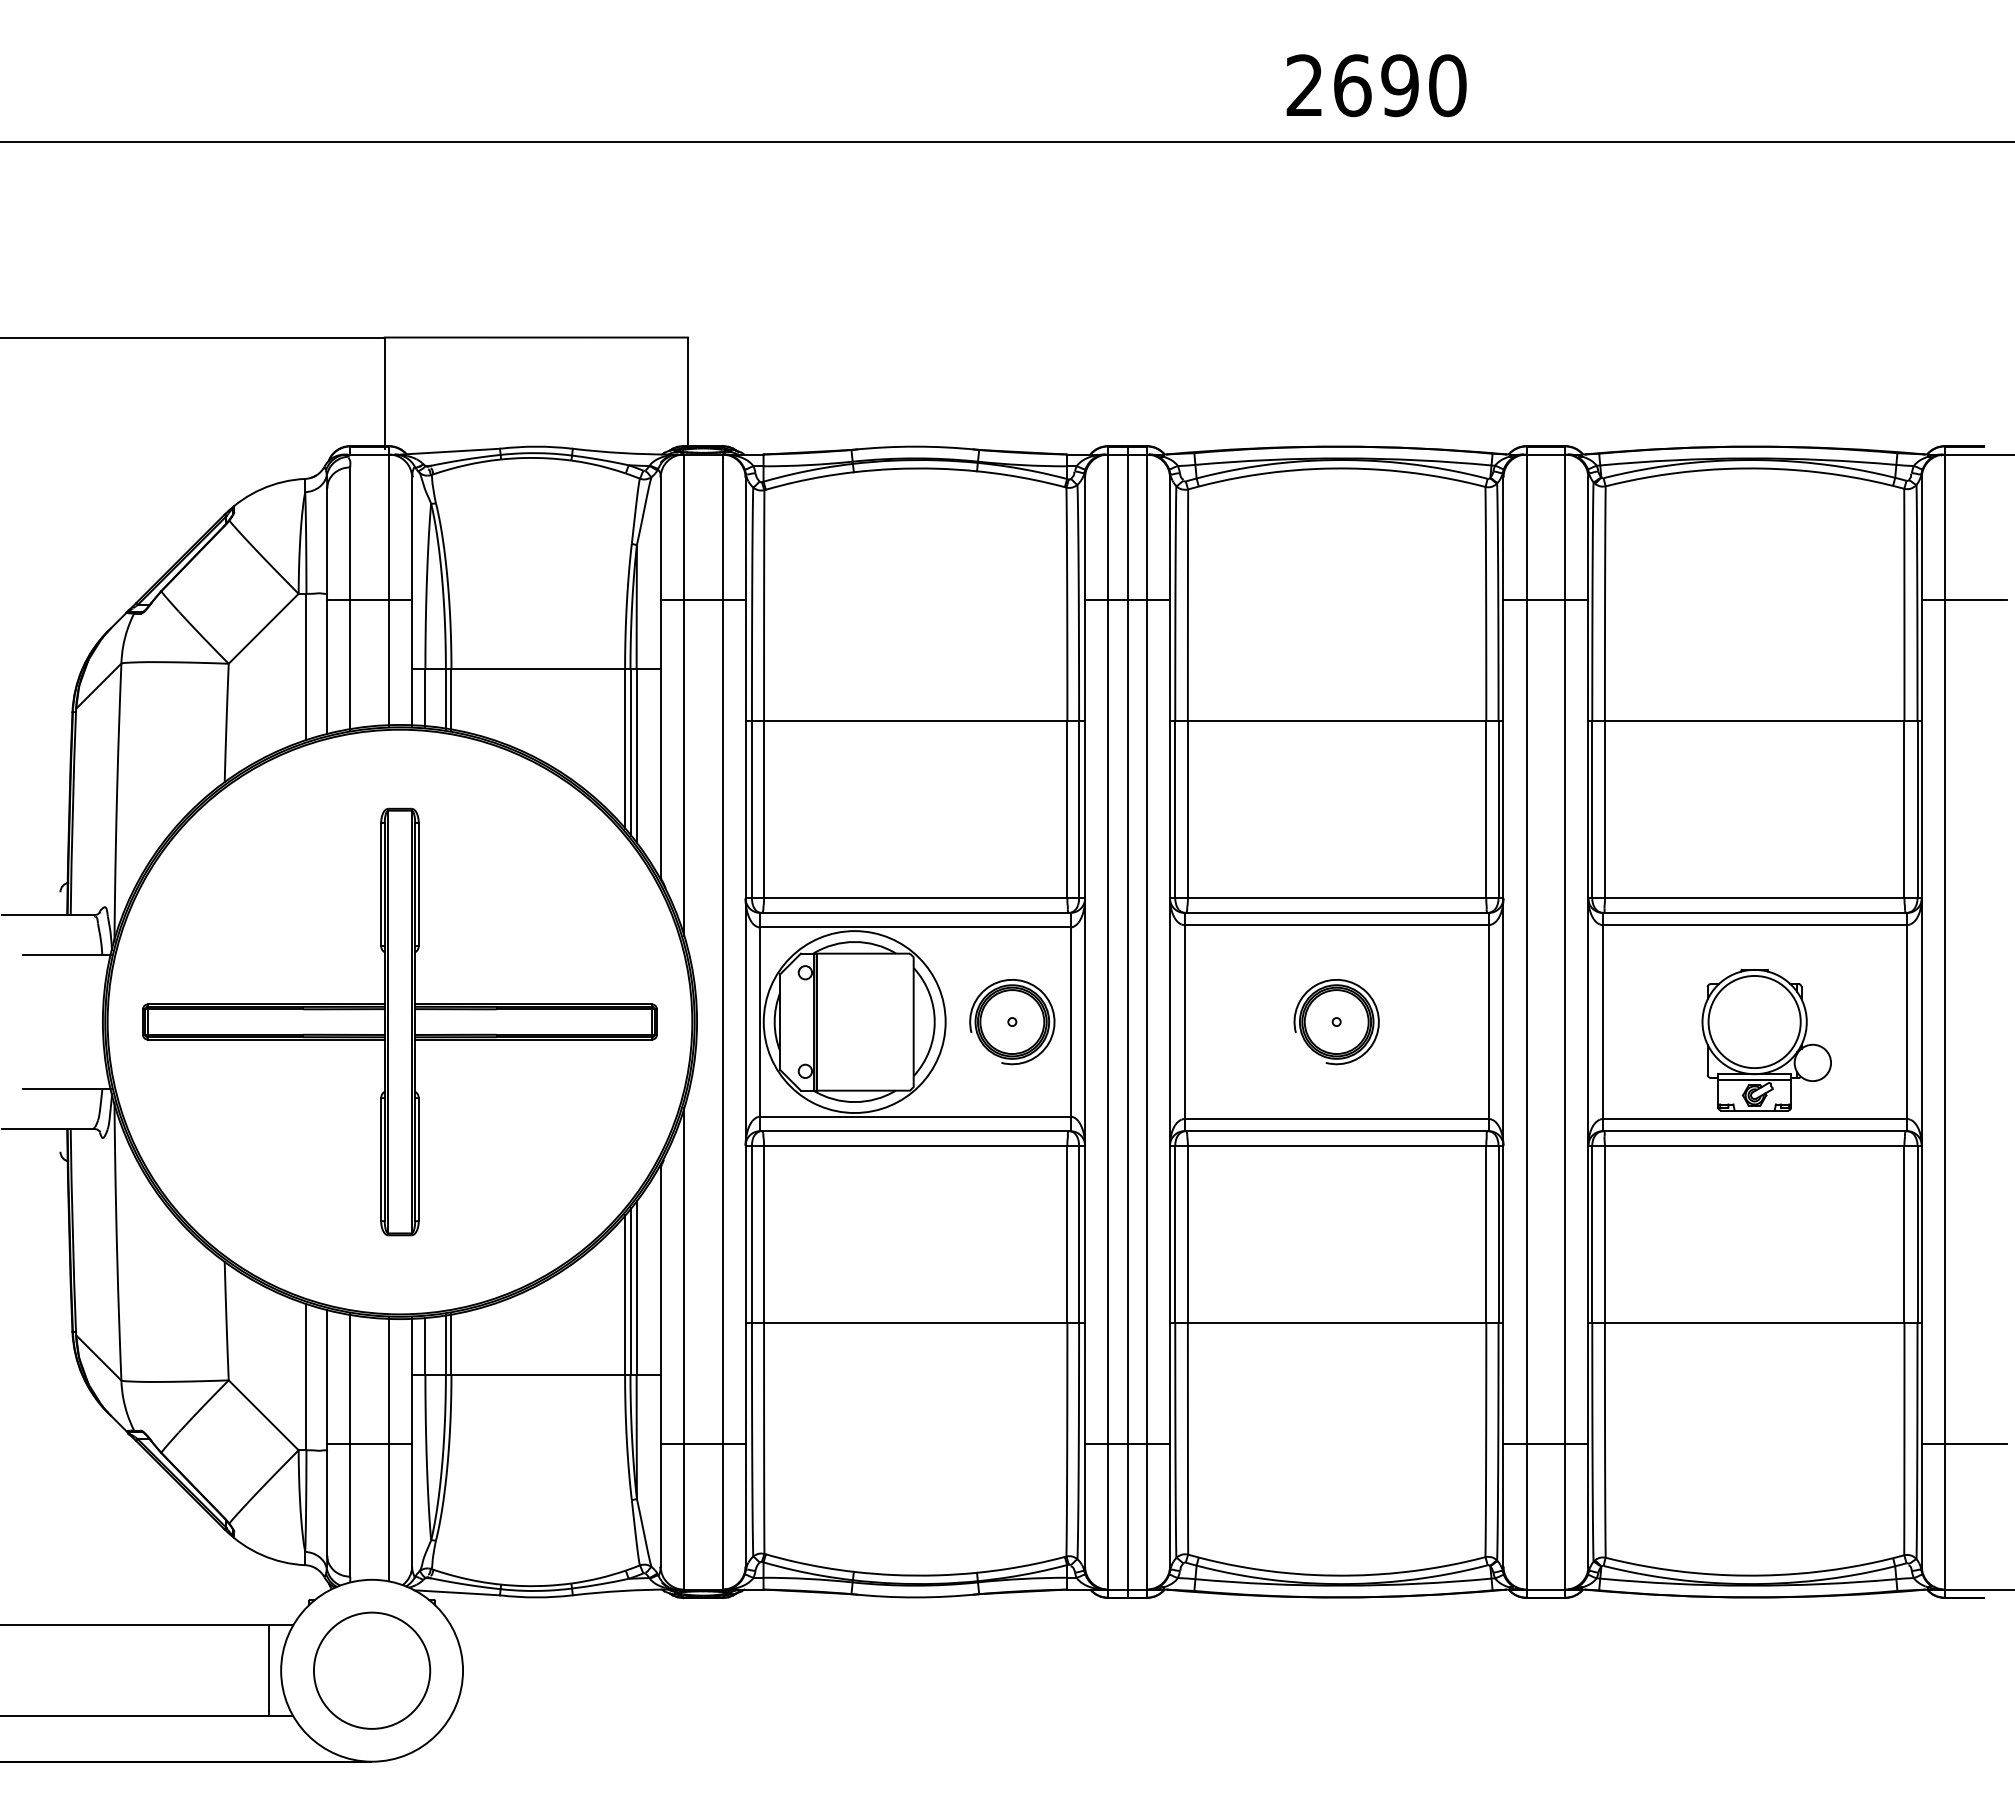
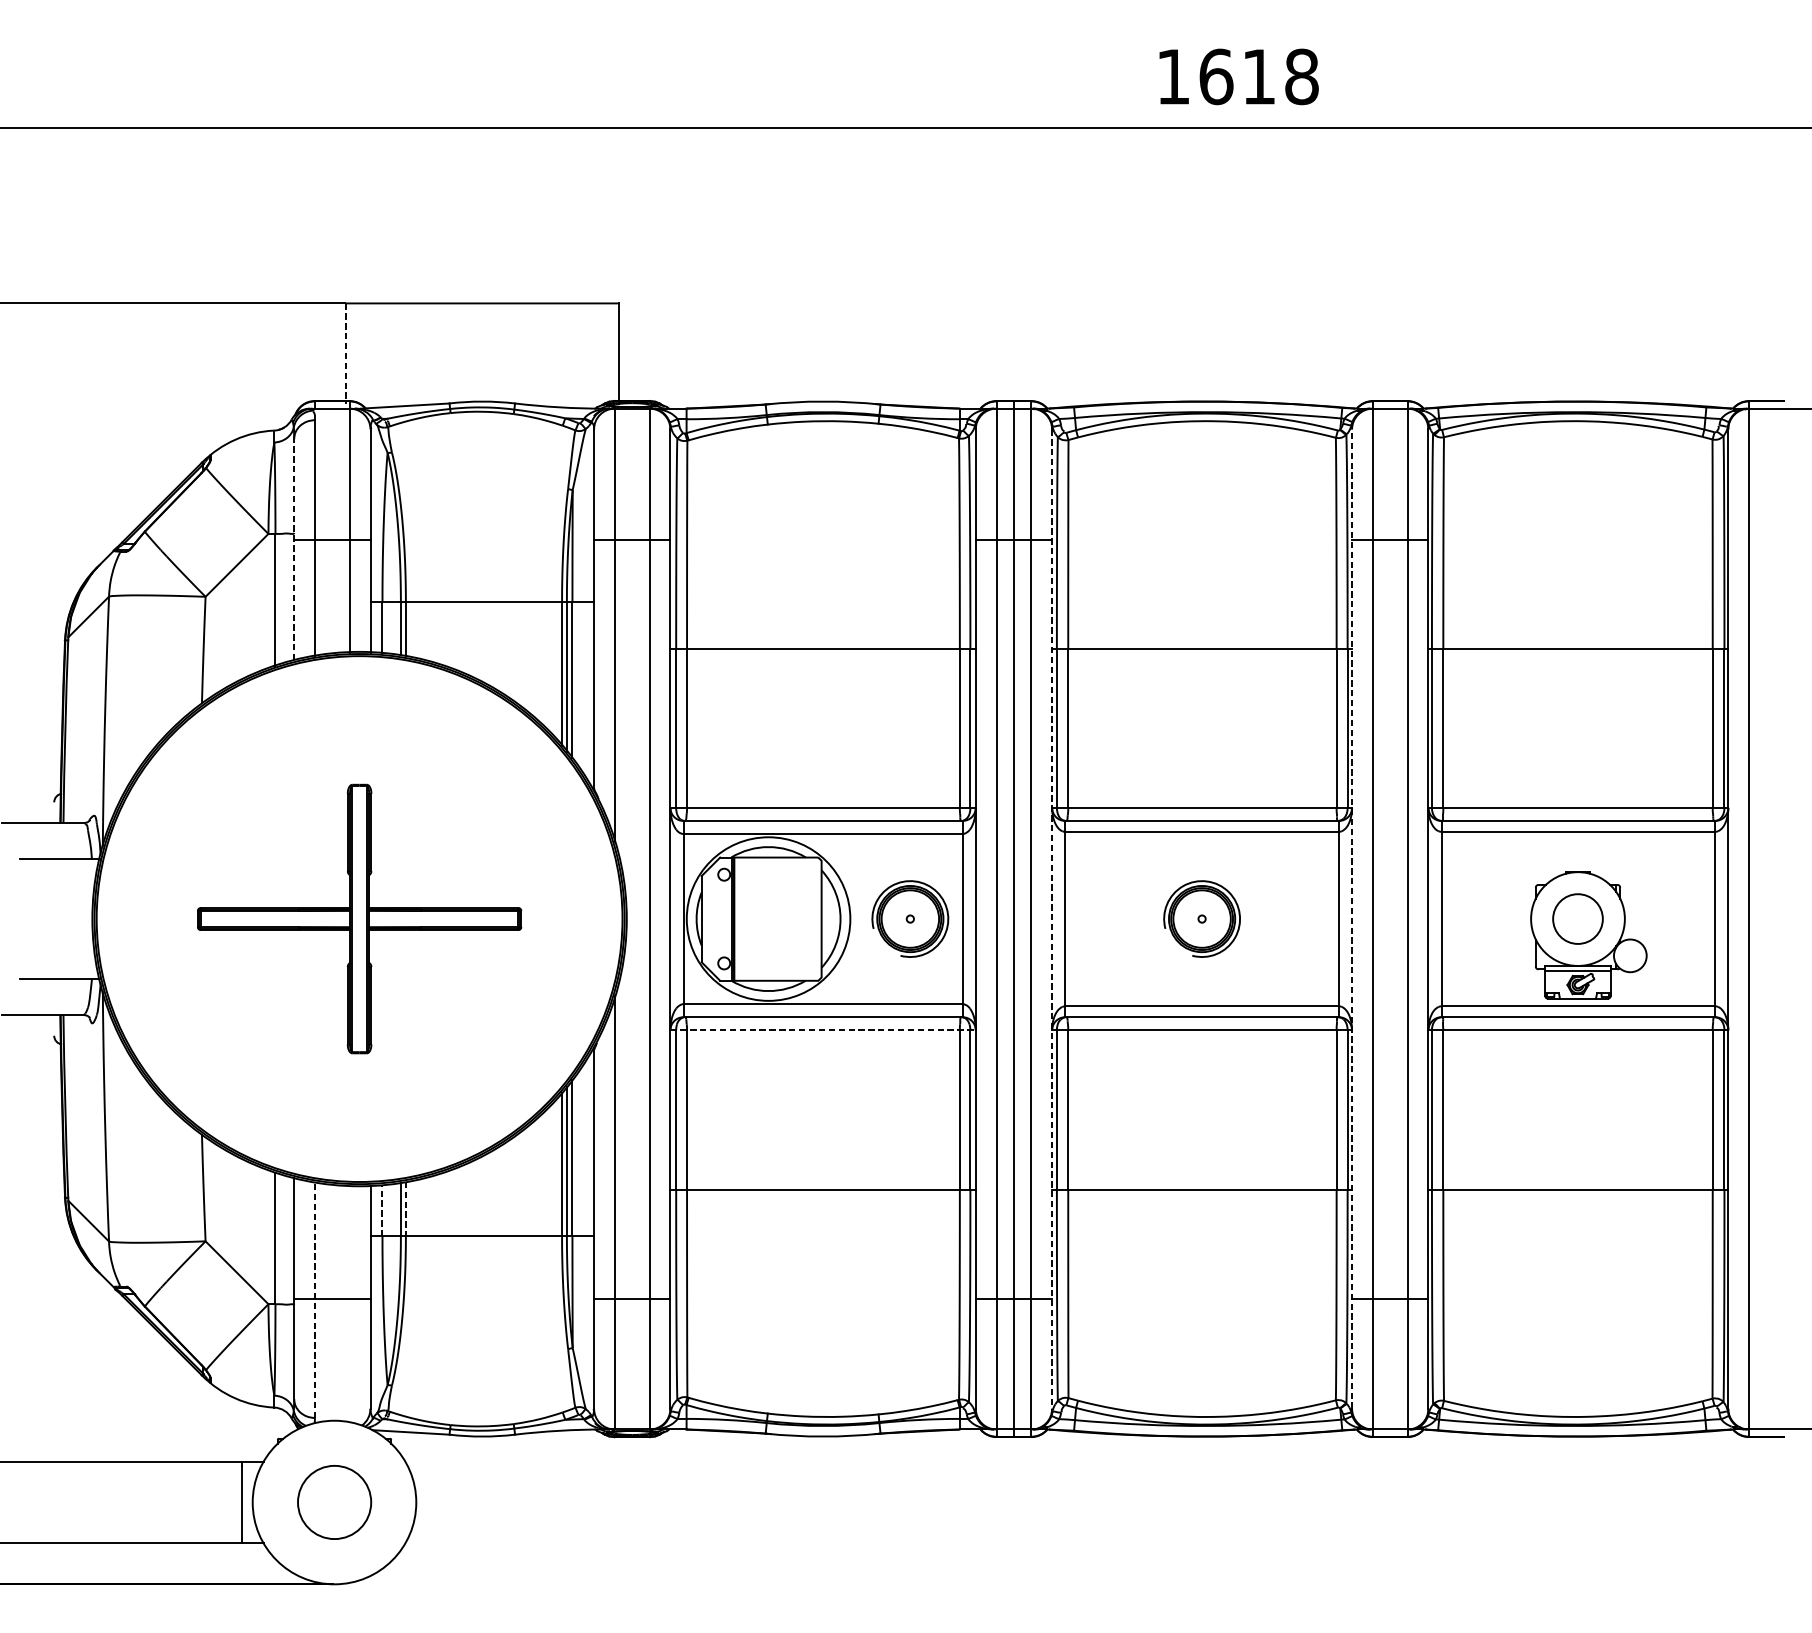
text: (1376, 85) -> (1237, 76), 2690 -> 1618
line: (384, 393) -> (345, 353), solid -> dashed
line: (1963, 600) -> (1765, 539), removed
line: (327, 611) -> (294, 549), solid -> dashed
part: (399, 1021) -> (359, 918), size x0.7
line: (1503, 1021) -> (1352, 918), solid -> dashed
circle: (1754, 1021) -> (1577, 918), size x0.6
line: (1169, 1022) -> (1051, 919), solid -> dashed
line: (915, 1145) -> (823, 1030), solid -> dashed
line: (451, 1345) -> (405, 1209), solid -> dashed
line: (425, 1346) -> (382, 1210), solid -> dashed
line: (1963, 1444) -> (1765, 1299), removed
line: (350, 1445) -> (315, 1299), solid -> dashed
line: (389, 1449) -> (350, 1303), removed
circle: (372, 1670) -> (334, 1502), size x0.7

